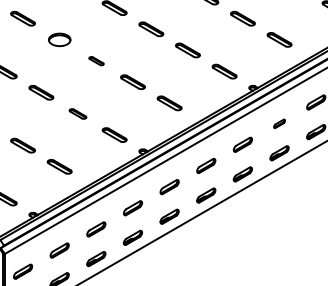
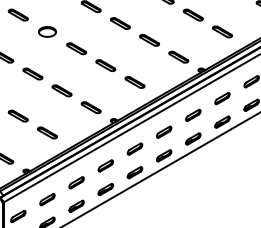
part: (96, 60) -> (76, 48), size x1.67
part: (77, 113) -> (61, 90), size x1.43
part: (279, 123) -> (222, 98), size x1.67

